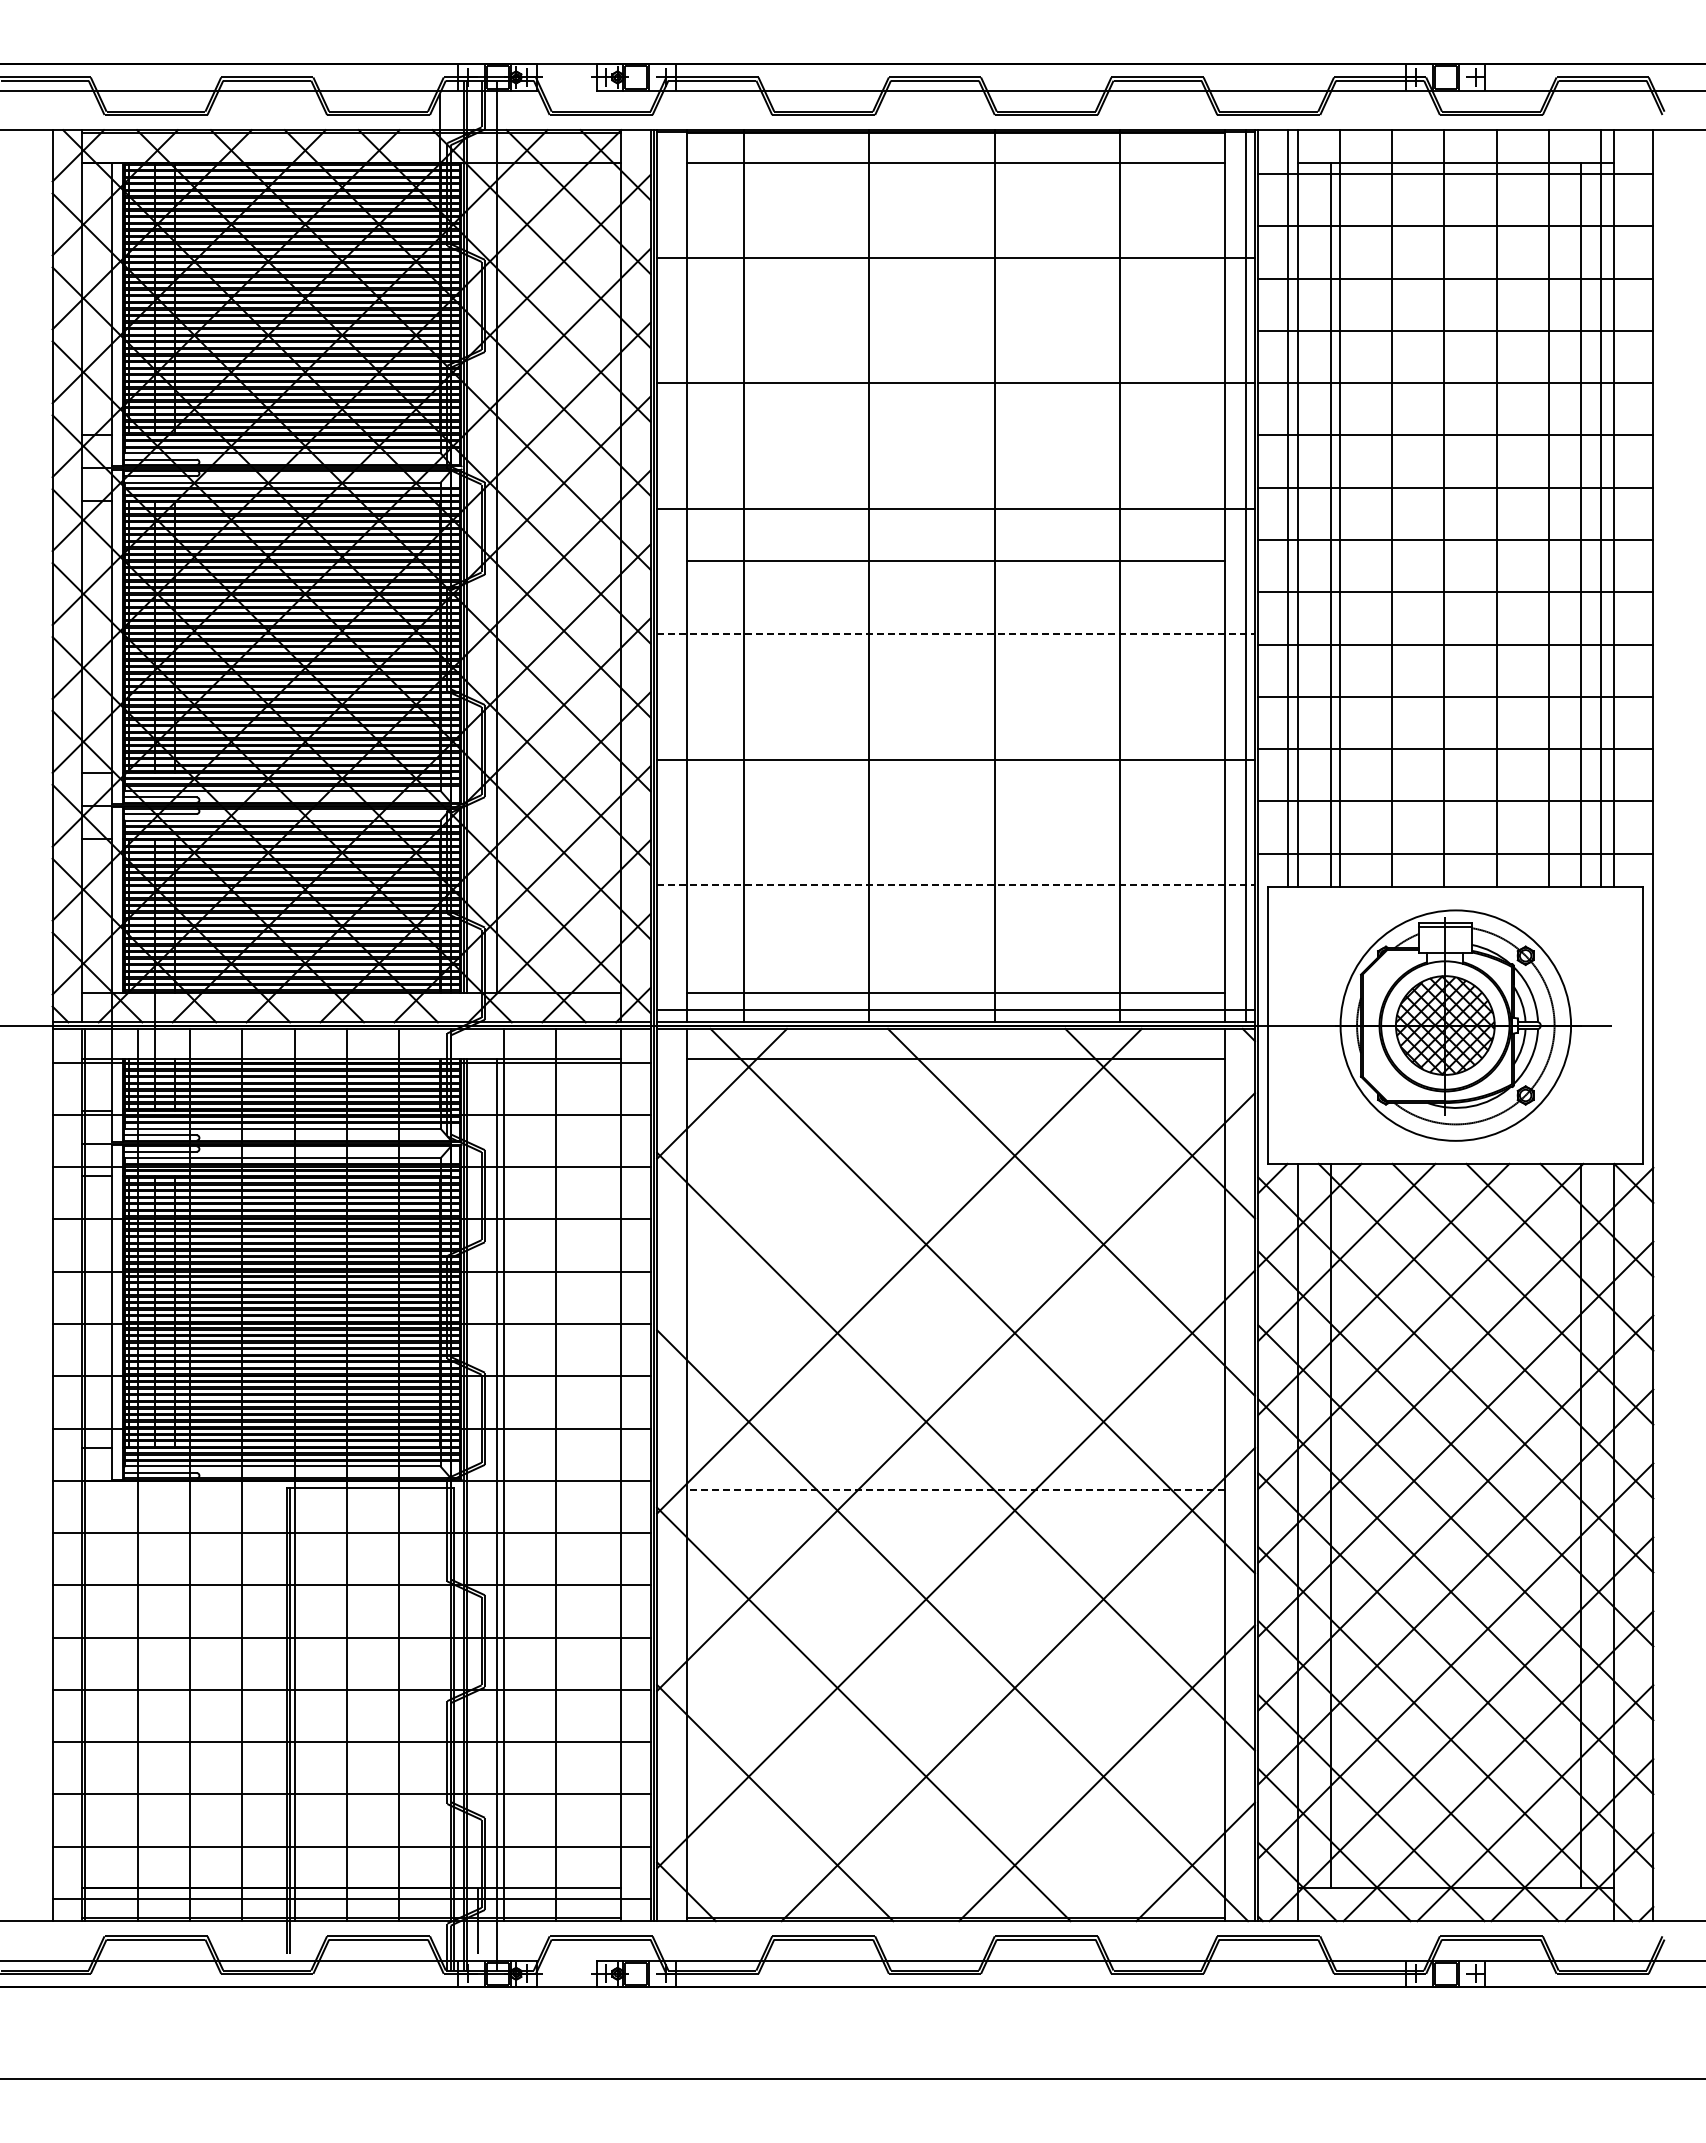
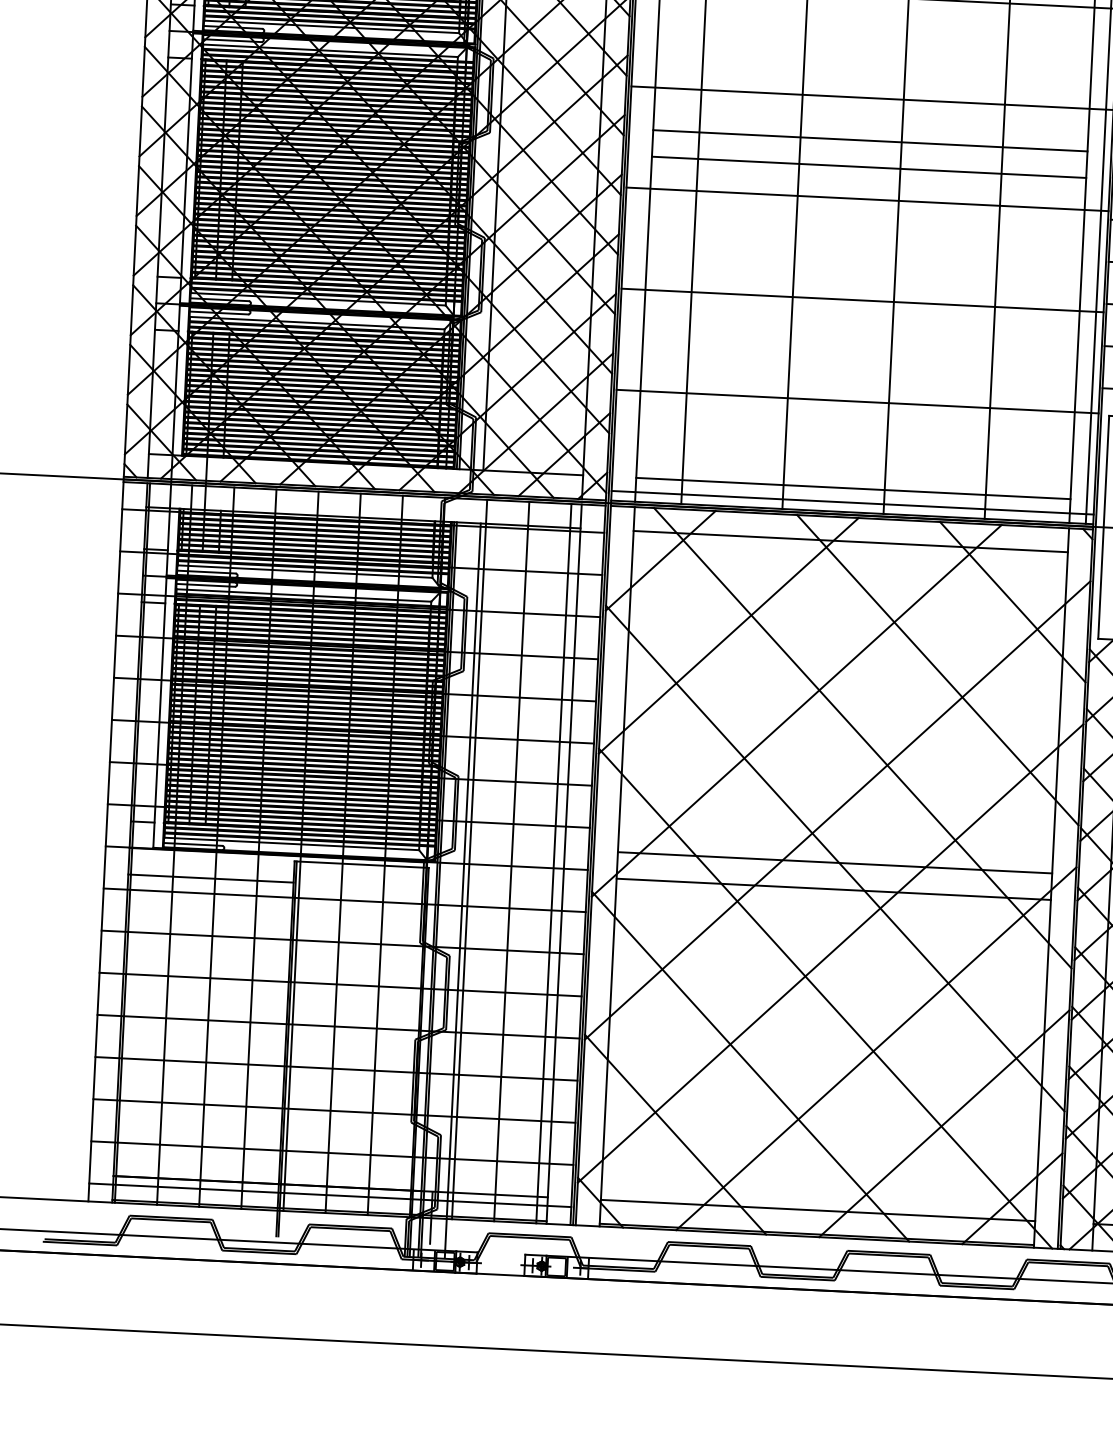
line: (955, 594) -> (868, 167), added
line: (956, 634) -> (867, 199), dashed -> solid
line: (956, 884) -> (858, 401), dashed -> solid
line: (810, 1182) -> (728, 635), added
line: (955, 1456) -> (834, 862), added
line: (608, 1474) -> (554, 863), added
line: (955, 1489) -> (833, 889), dashed -> solid
line: (184, 1514) -> (210, 878), added
line: (955, 1888) -> (817, 1210), added

